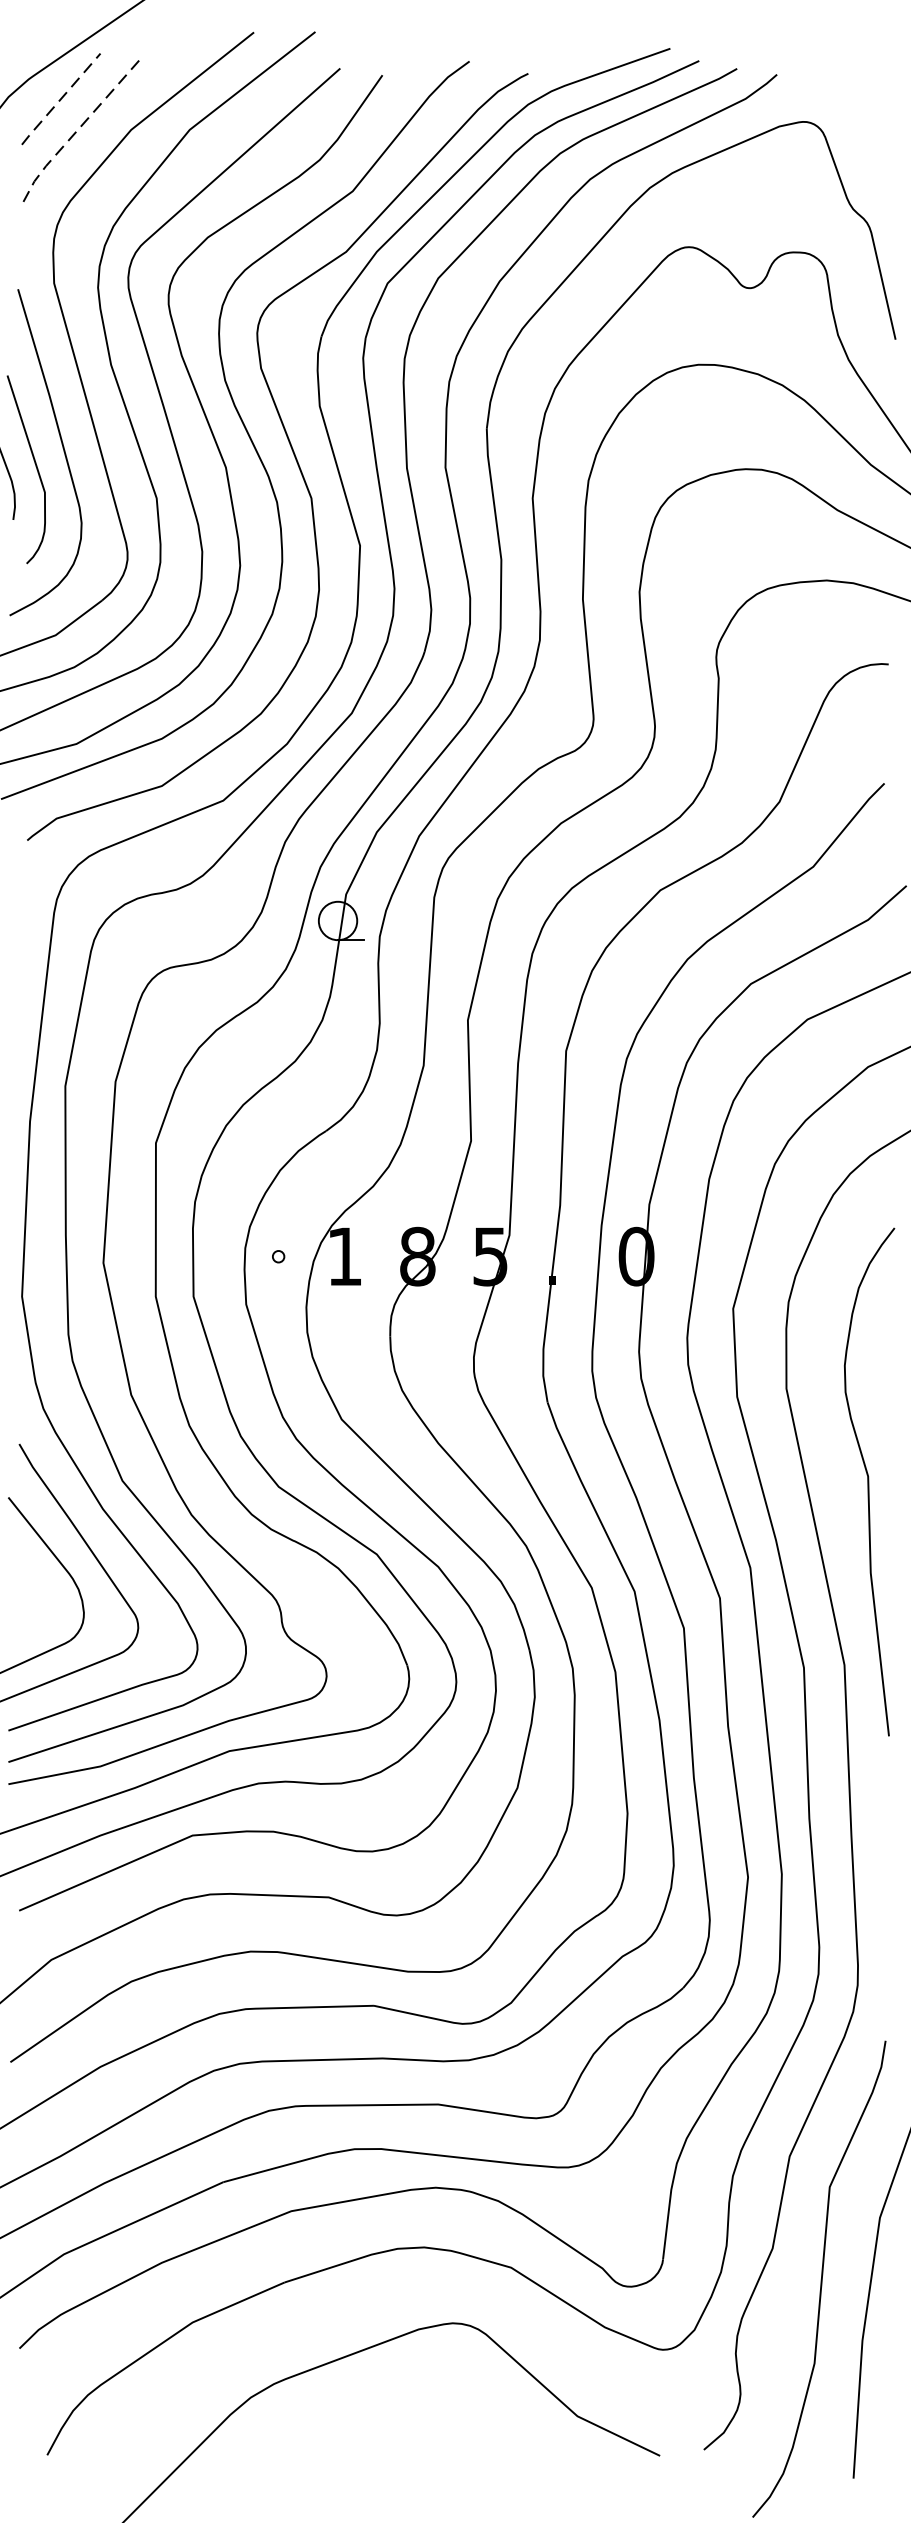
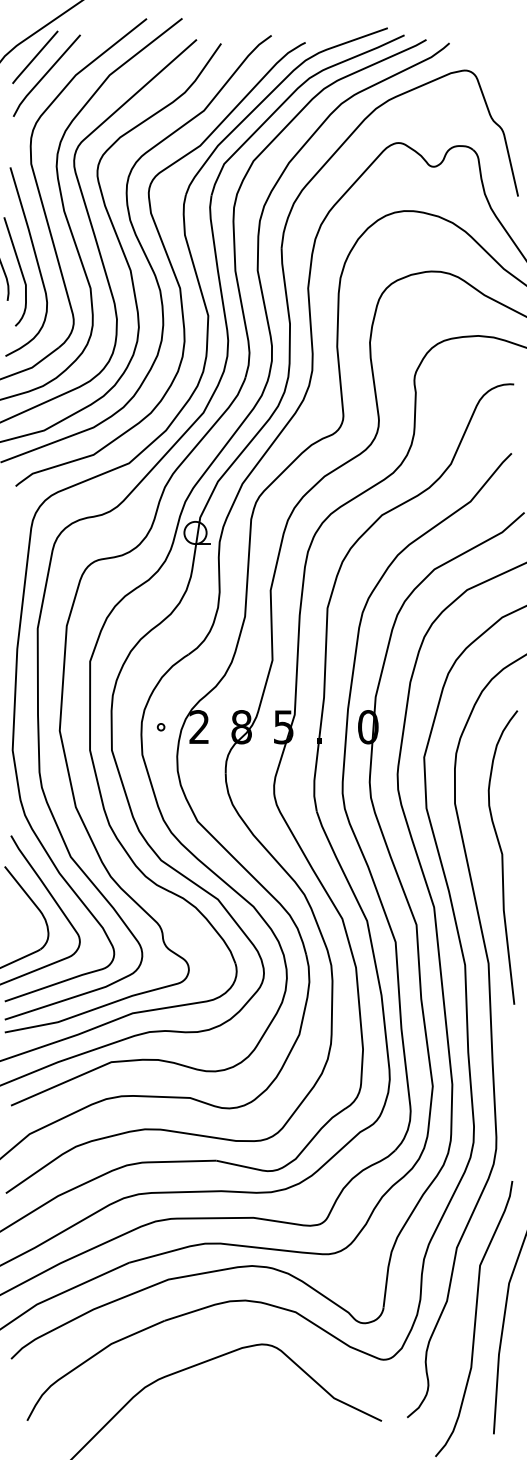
line: (61, 99) -> (35, 57), dashed -> solid
line: (77, 130) -> (44, 75), dashed -> solid
text: (343, 1255) -> (198, 726), 1 -> 2

